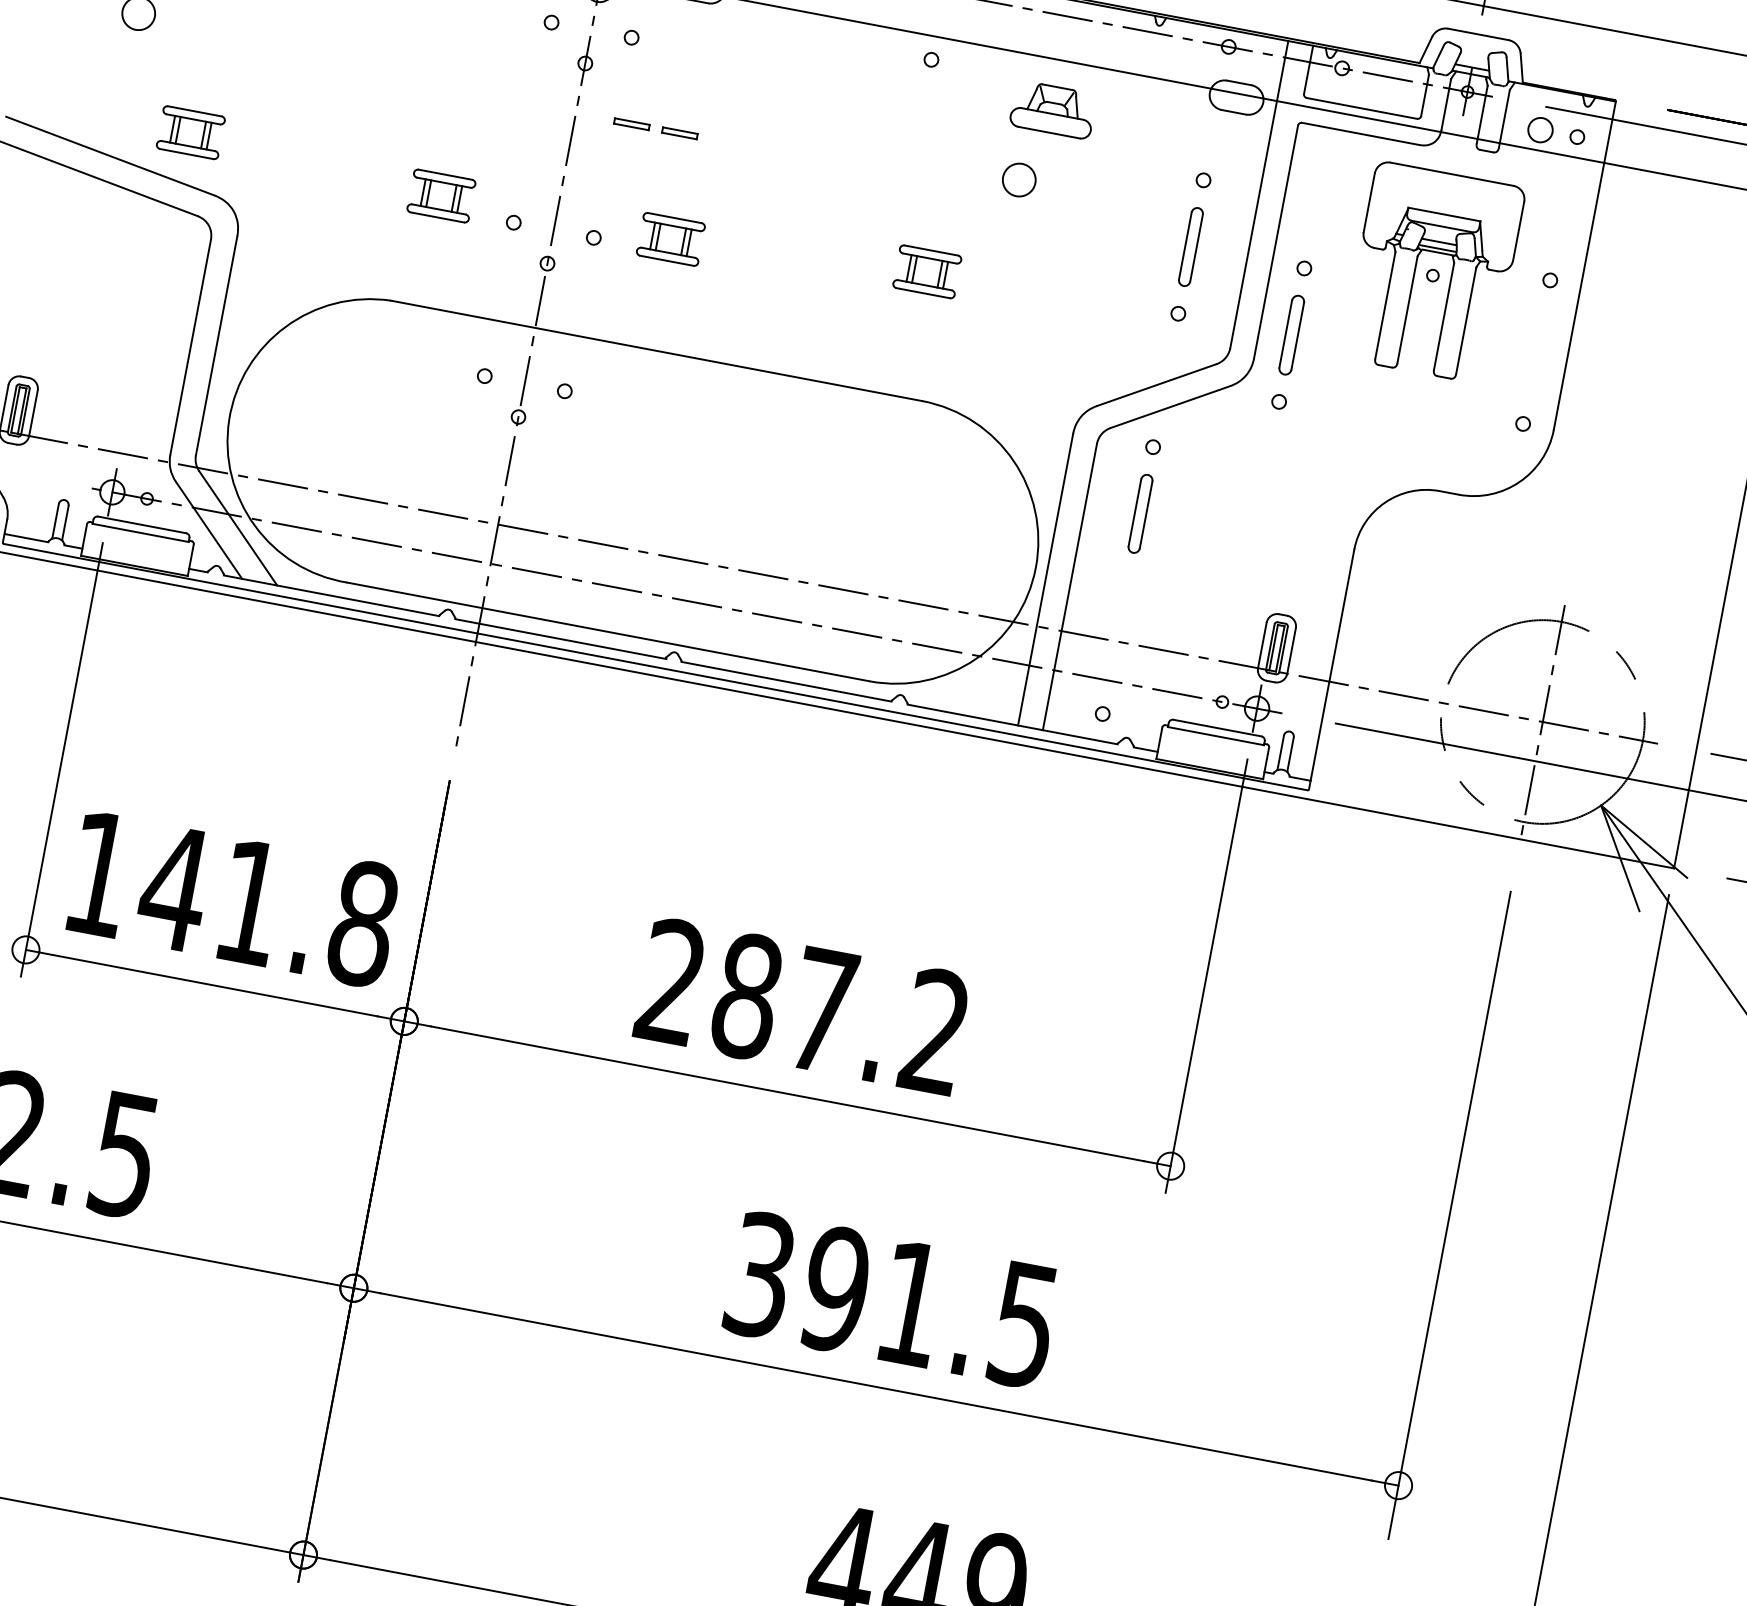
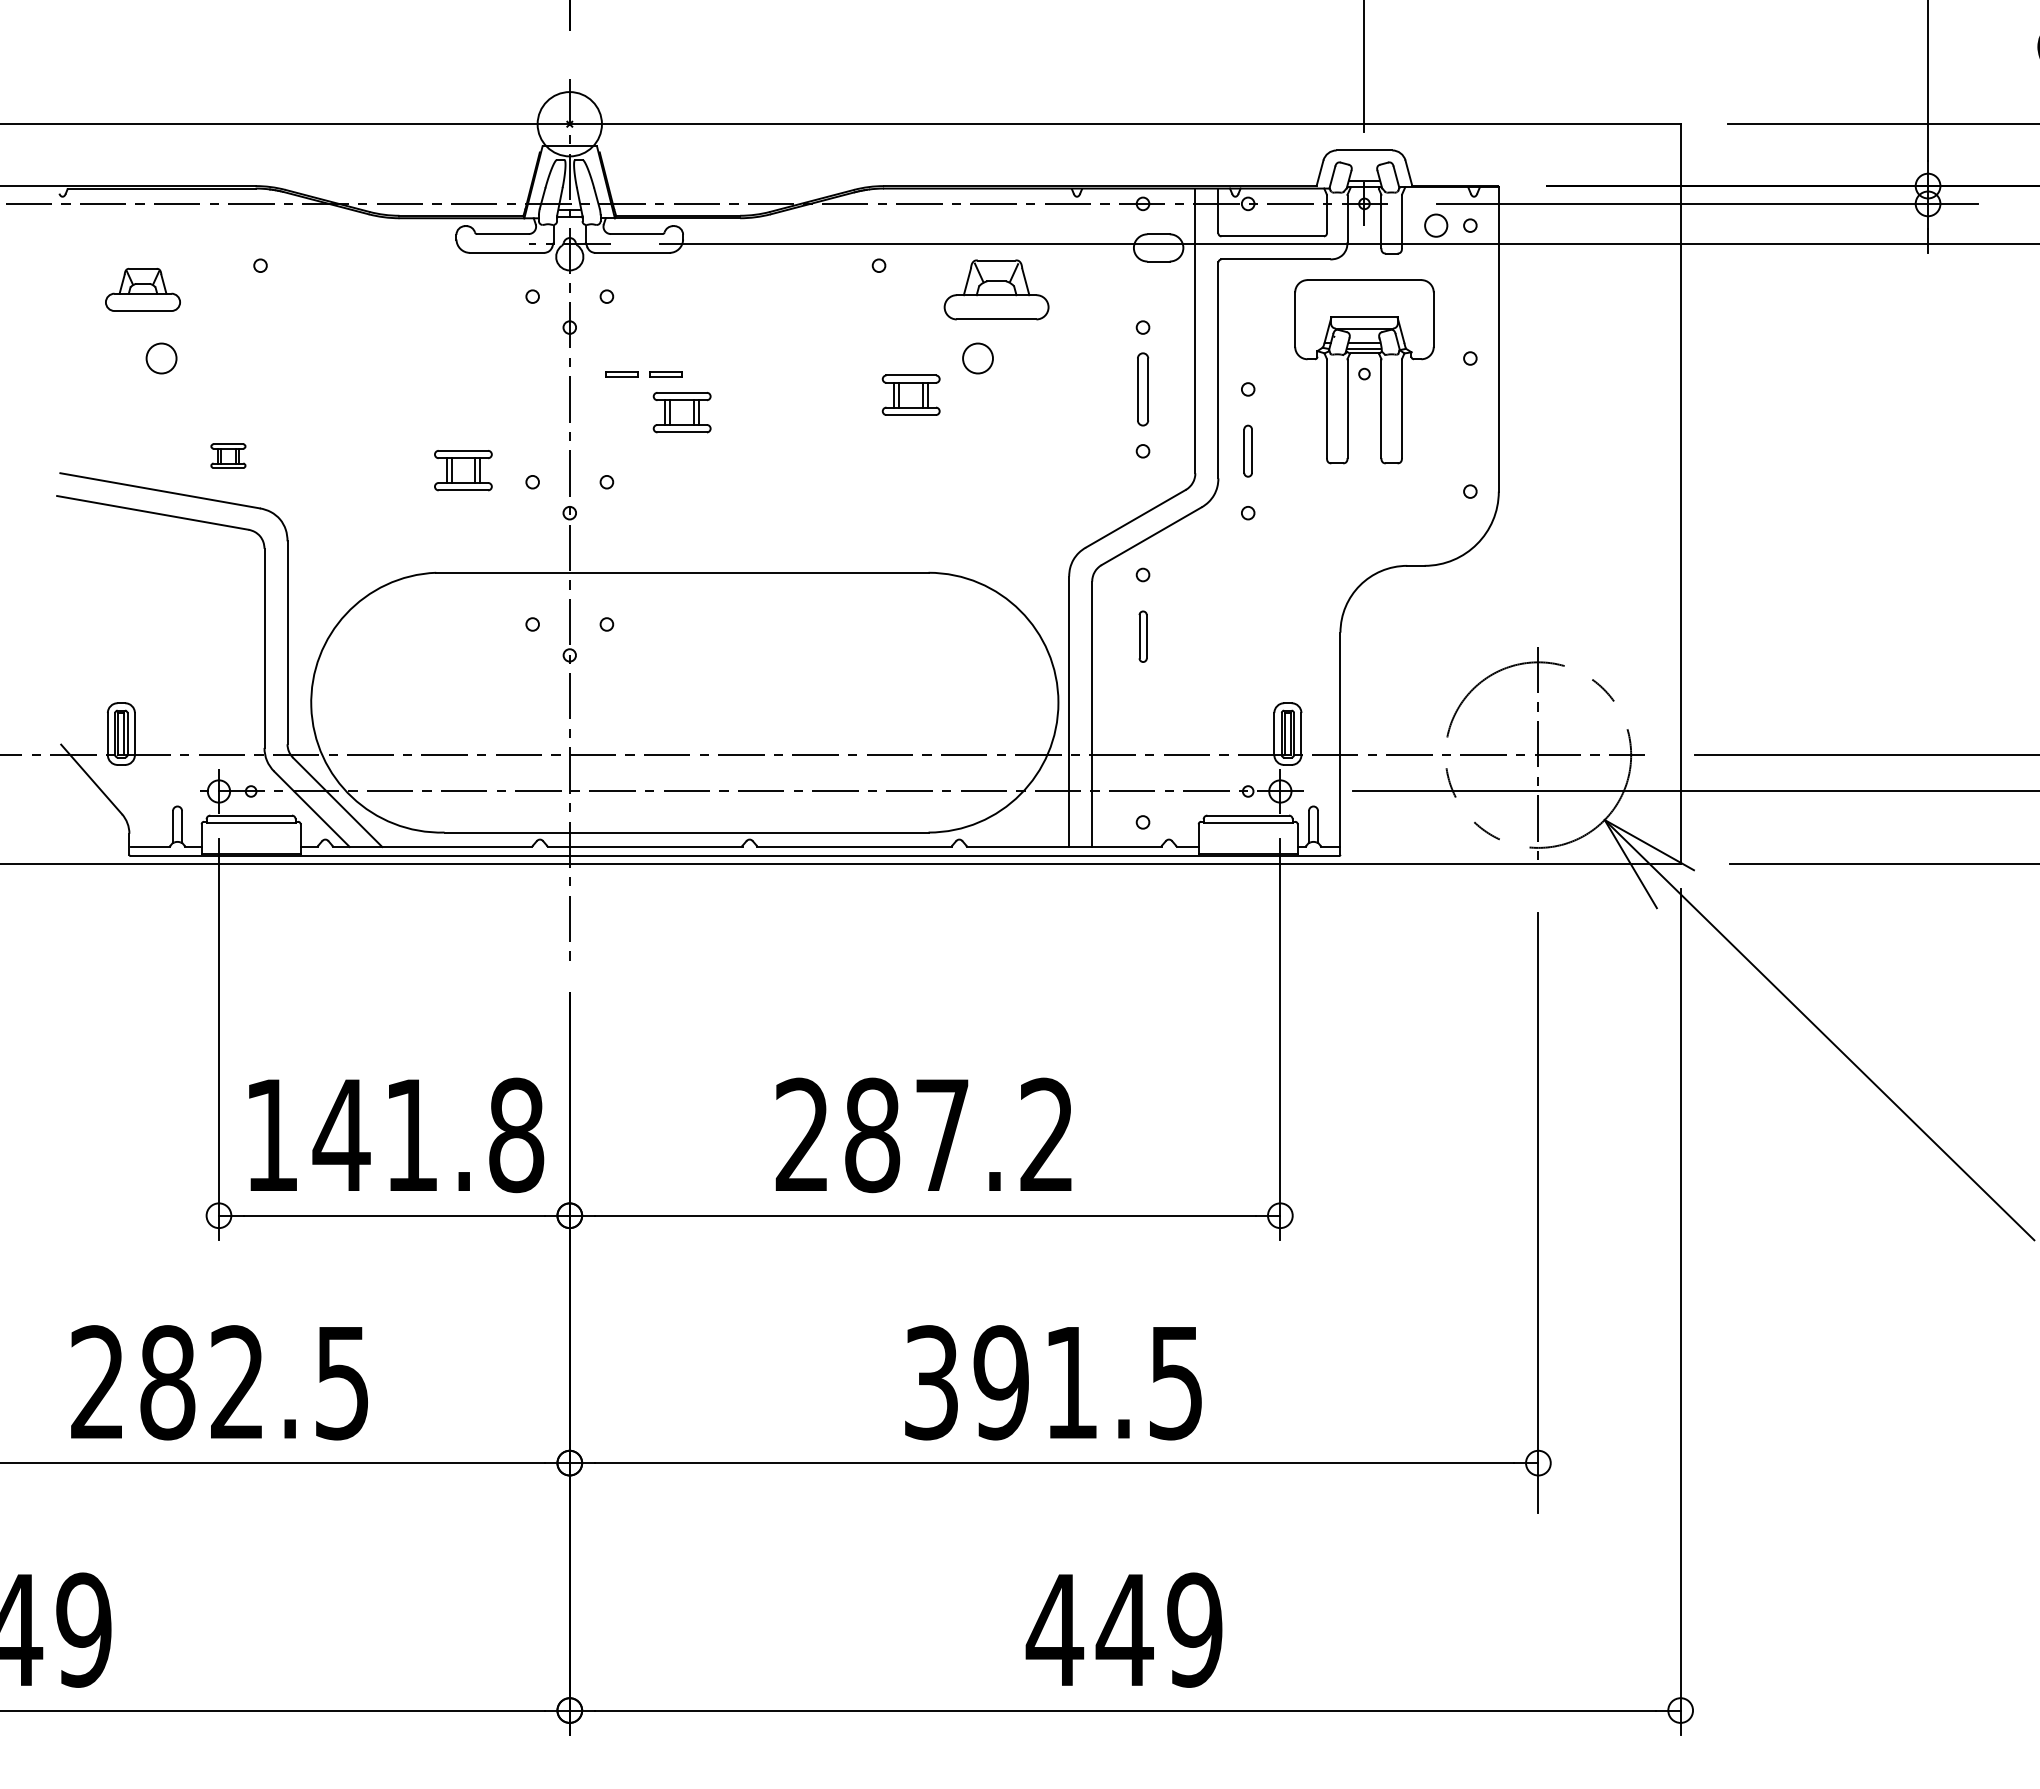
part: (1053, 109) -> (996, 289), size x1.4
part: (191, 131) -> (228, 455), size x0.6
part: (670, 239) -> (681, 412), moved
part: (926, 270) -> (910, 394), moved
part: (1291, 334) -> (1247, 450), size x0.7
part: (1141, 513) -> (1143, 636), size x0.7

